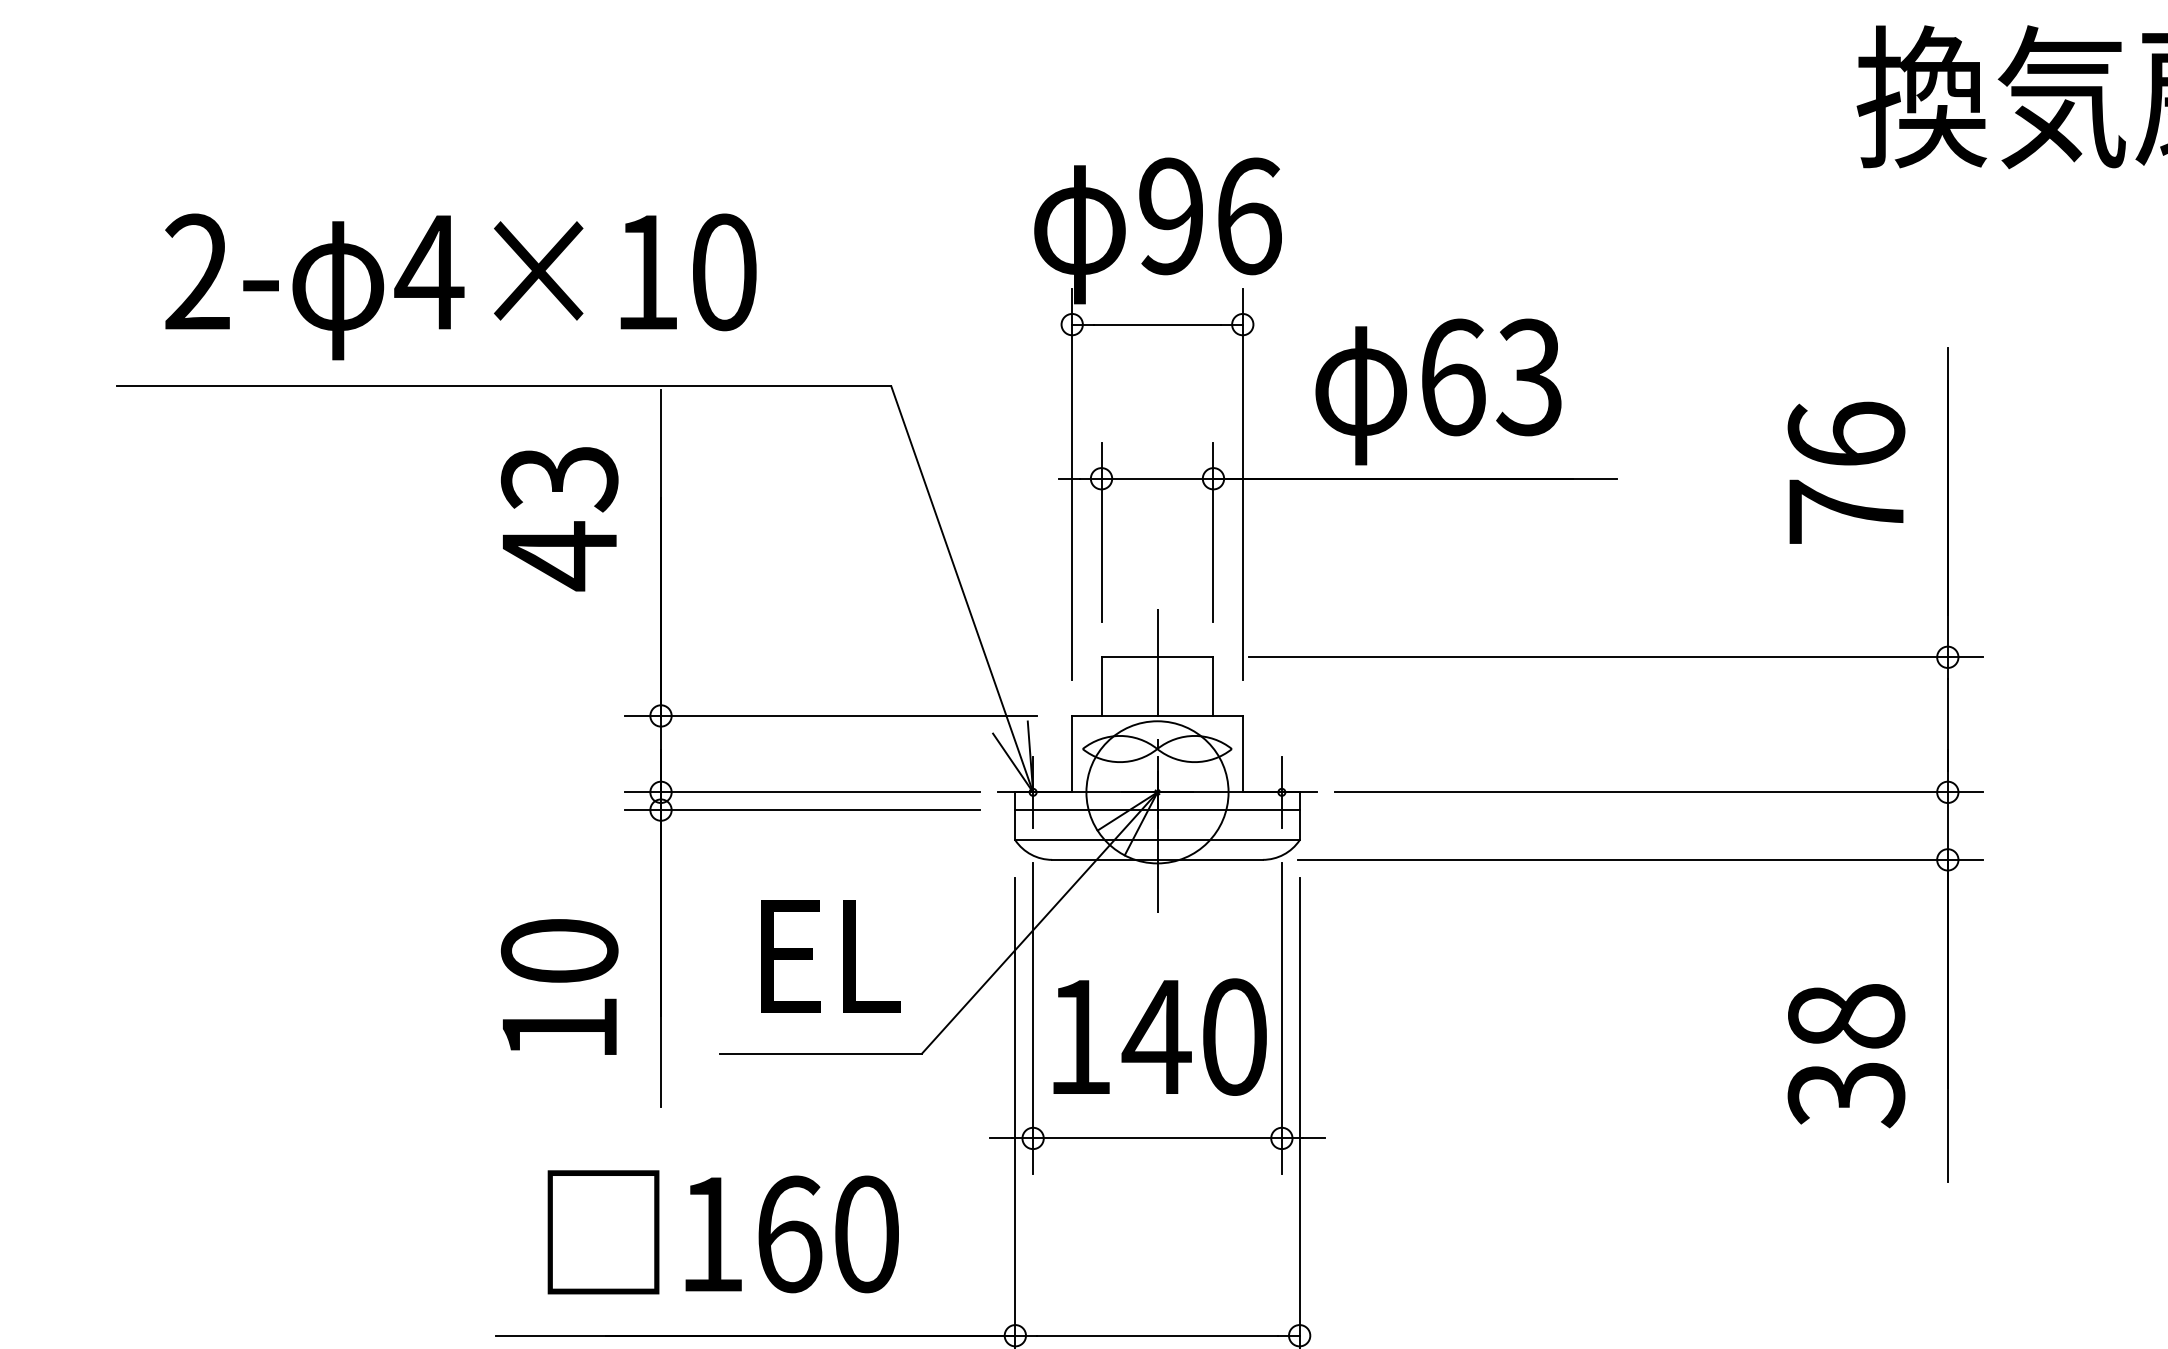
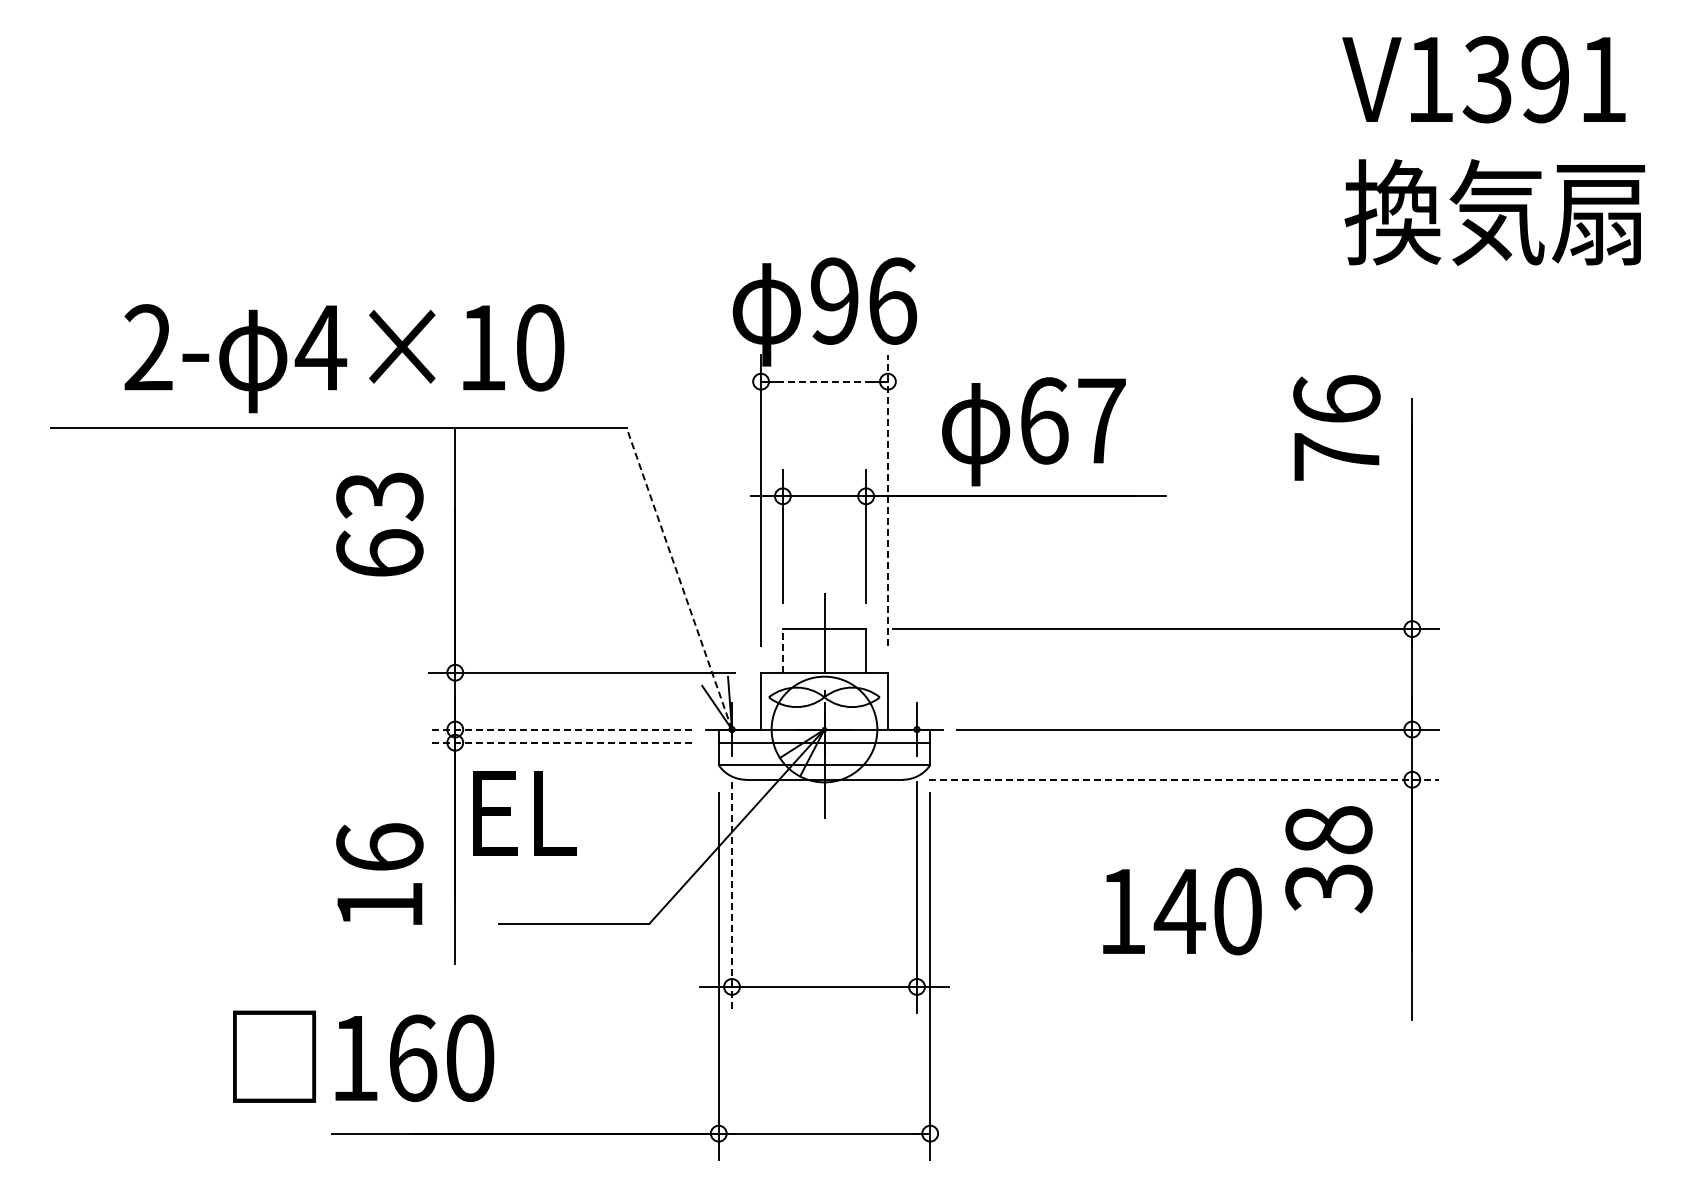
text: (460, 286) -> (344, 358), moved
line: (1157, 324) -> (824, 381), solid -> dashed
text: (1528, 376) -> (1100, 420), 63 -> 67
text: (1845, 472) -> (1336, 427), moved
line: (1242, 484) -> (887, 500), solid -> dashed
text: (559, 555) -> (379, 553), 43 -> 63
line: (962, 589) -> (679, 578), solid -> dashed
line: (1101, 686) -> (782, 650), solid -> dashed
line: (802, 792) -> (560, 729), solid -> dashed
line: (802, 809) -> (560, 742), solid -> dashed
line: (1640, 859) -> (1183, 779), solid -> dashed
text: (559, 950) -> (379, 847), 10 -> 16
text: (830, 956) -> (524, 813), moved
line: (1033, 1019) -> (732, 898), solid -> dashed
text: (1160, 1037) -> (1182, 911), moved
text: (1845, 1055) -> (1328, 859), moved
text: (723, 1231) -> (363, 1056), moved

